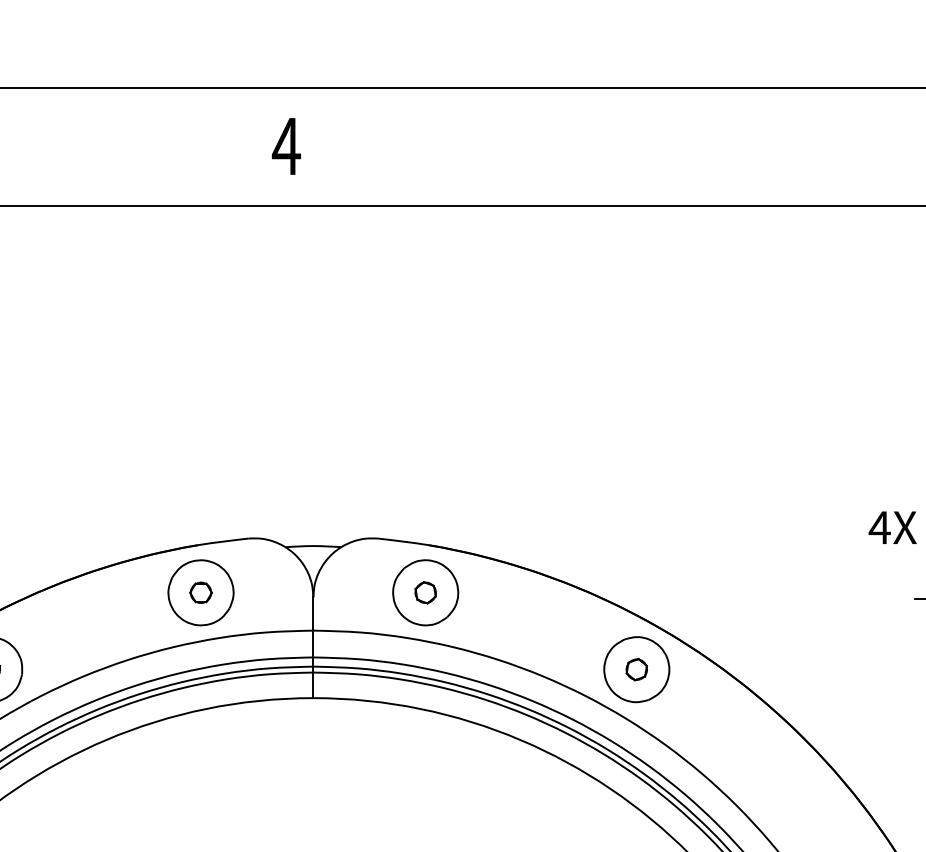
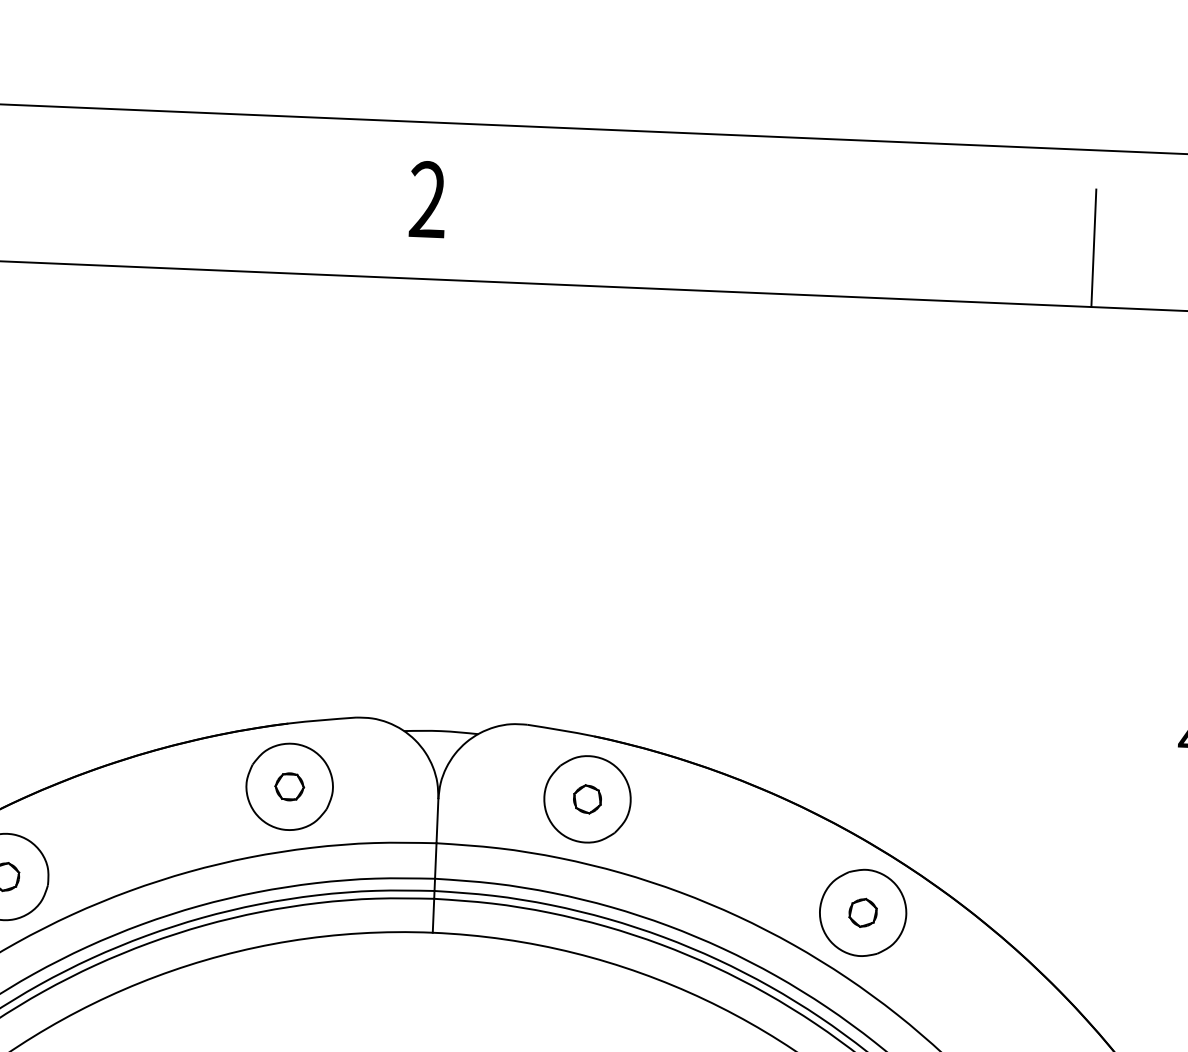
text: (286, 145) -> (427, 198), 4 -> 2
line: (789, 161) -> (1093, 247), added

